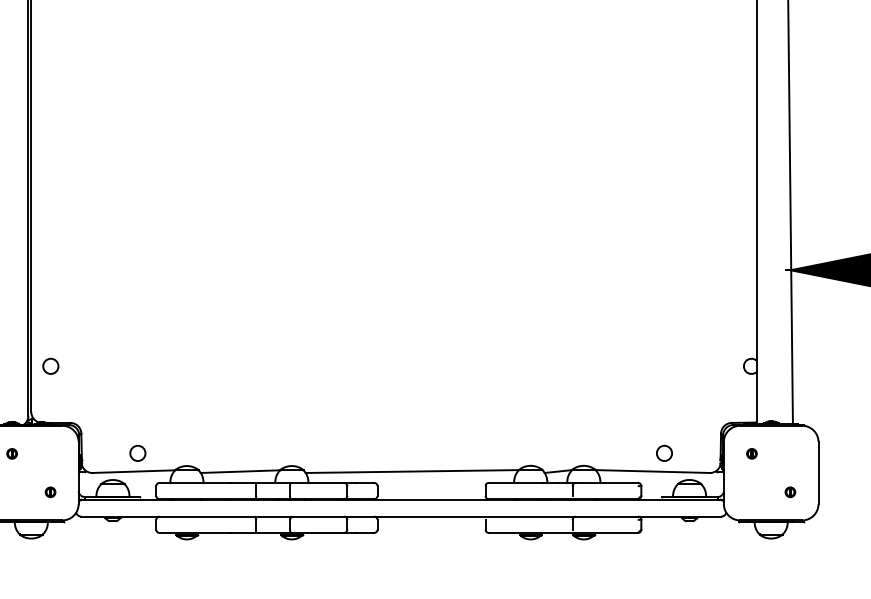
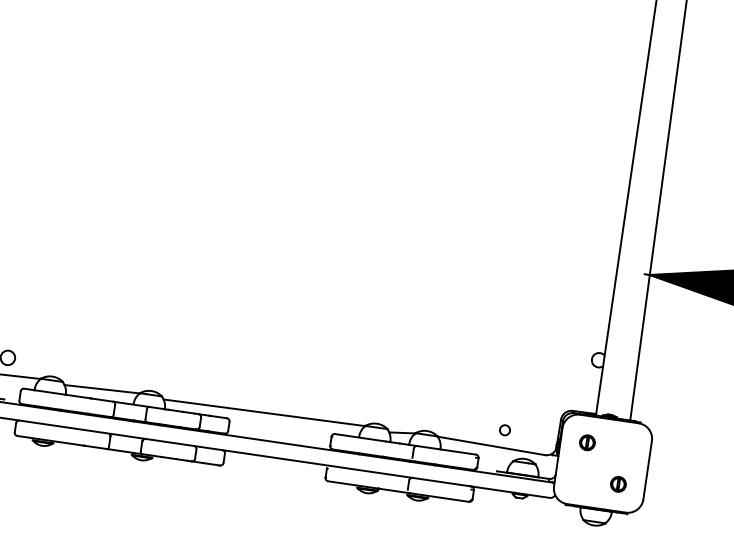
circle: (664, 452) -> (505, 429), size x0.7
part: (751, 453) -> (587, 442), size x1.6
part: (790, 492) -> (618, 484), size x1.6

